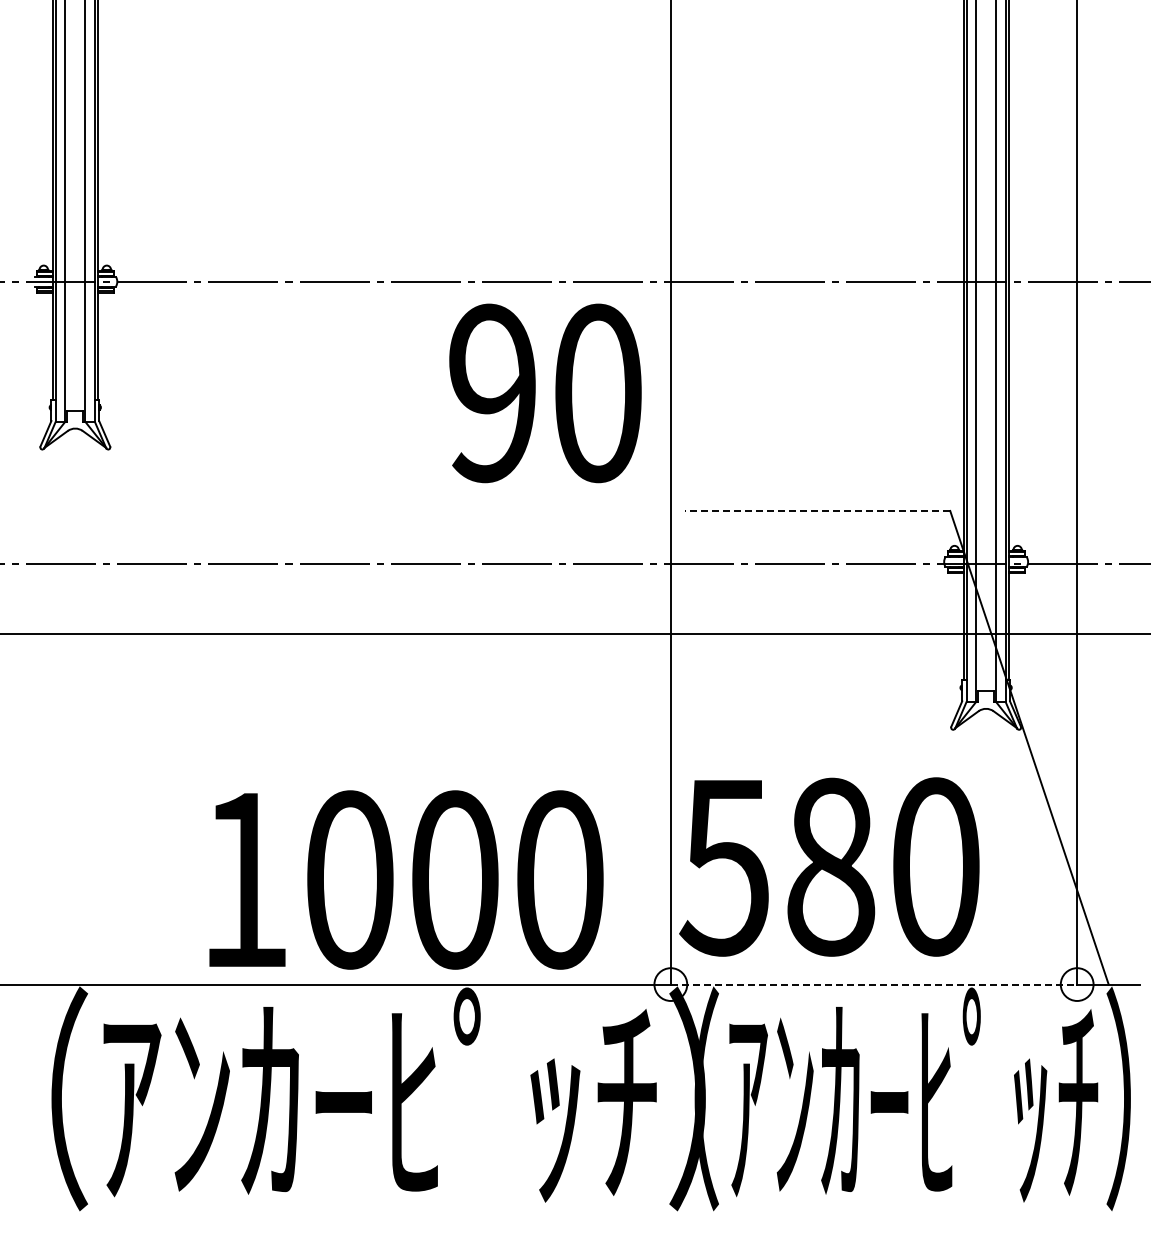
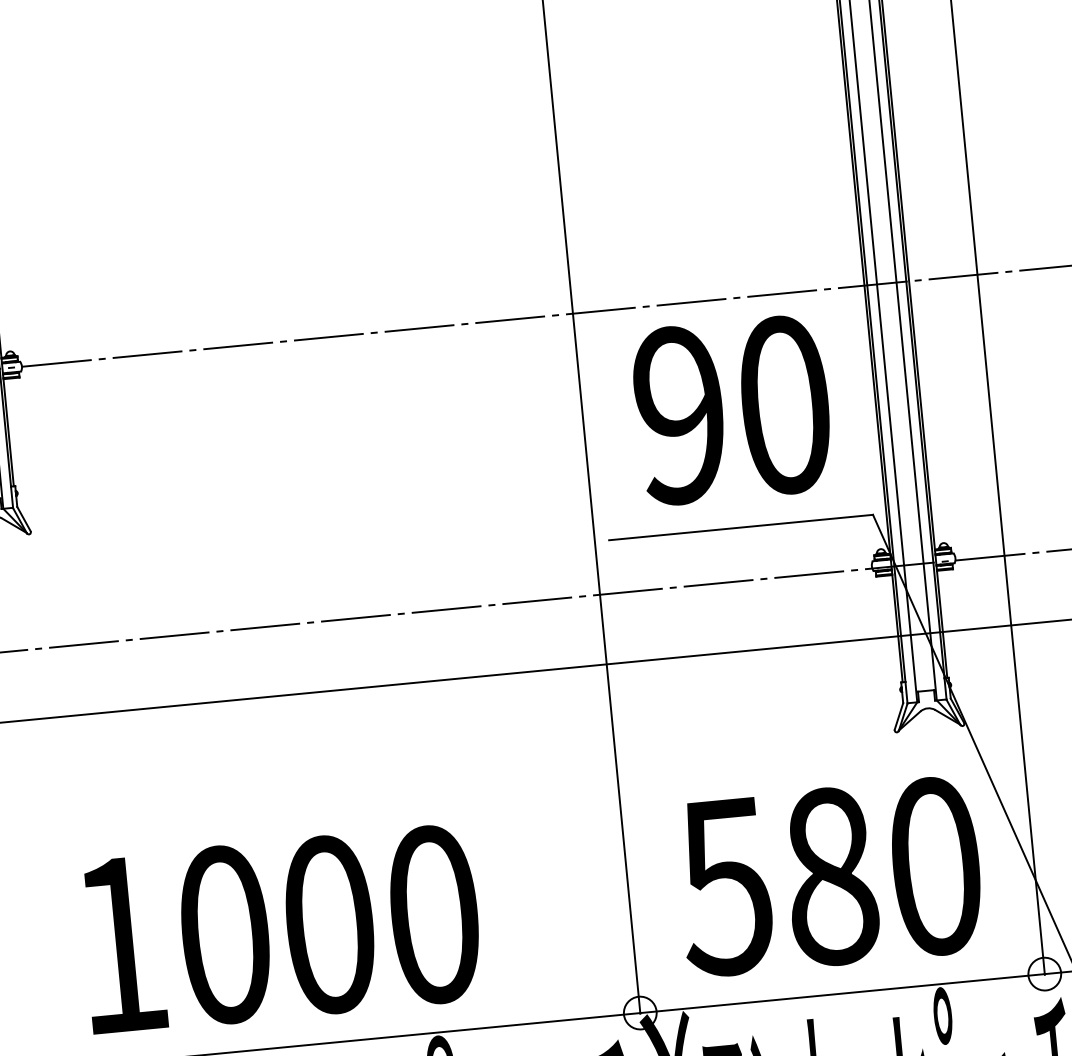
text: (545, 393) -> (732, 410), moved
line: (817, 510) -> (740, 527), dashed -> solid
text: (829, 866) -> (829, 876), moved
text: (406, 879) -> (281, 929), moved
line: (874, 984) -> (843, 993), dashed -> solid

